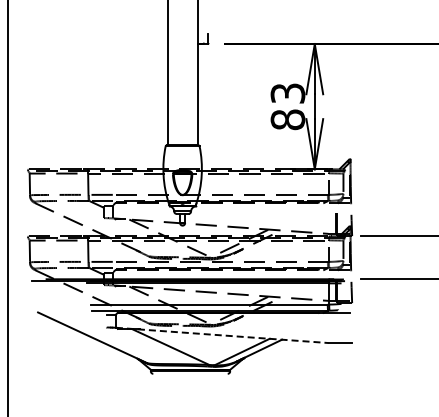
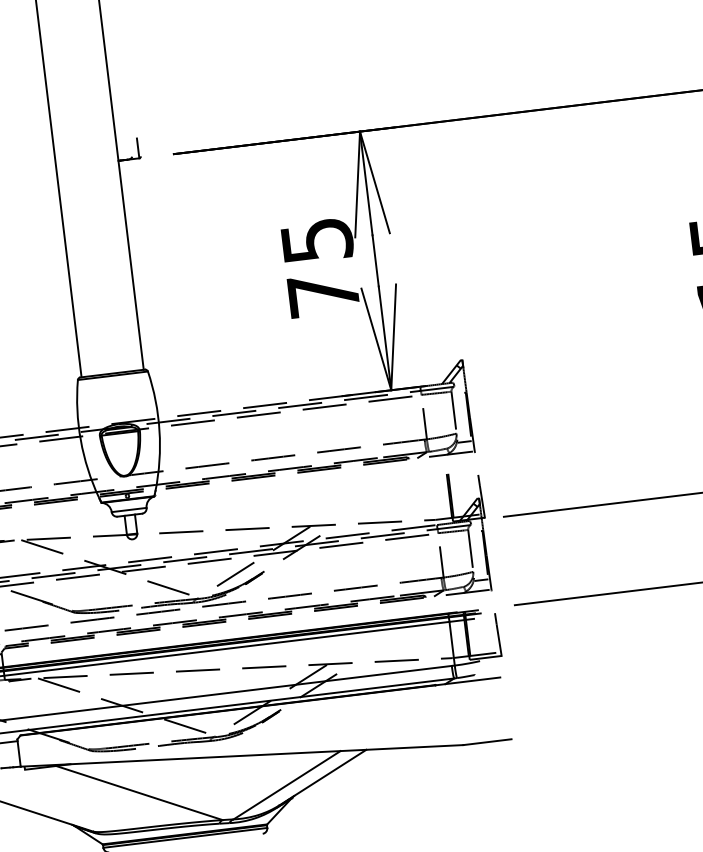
text: (287, 106) -> (319, 267), 83 -> 75
line: (222, 335) -> (242, 756), dashed -> solid

